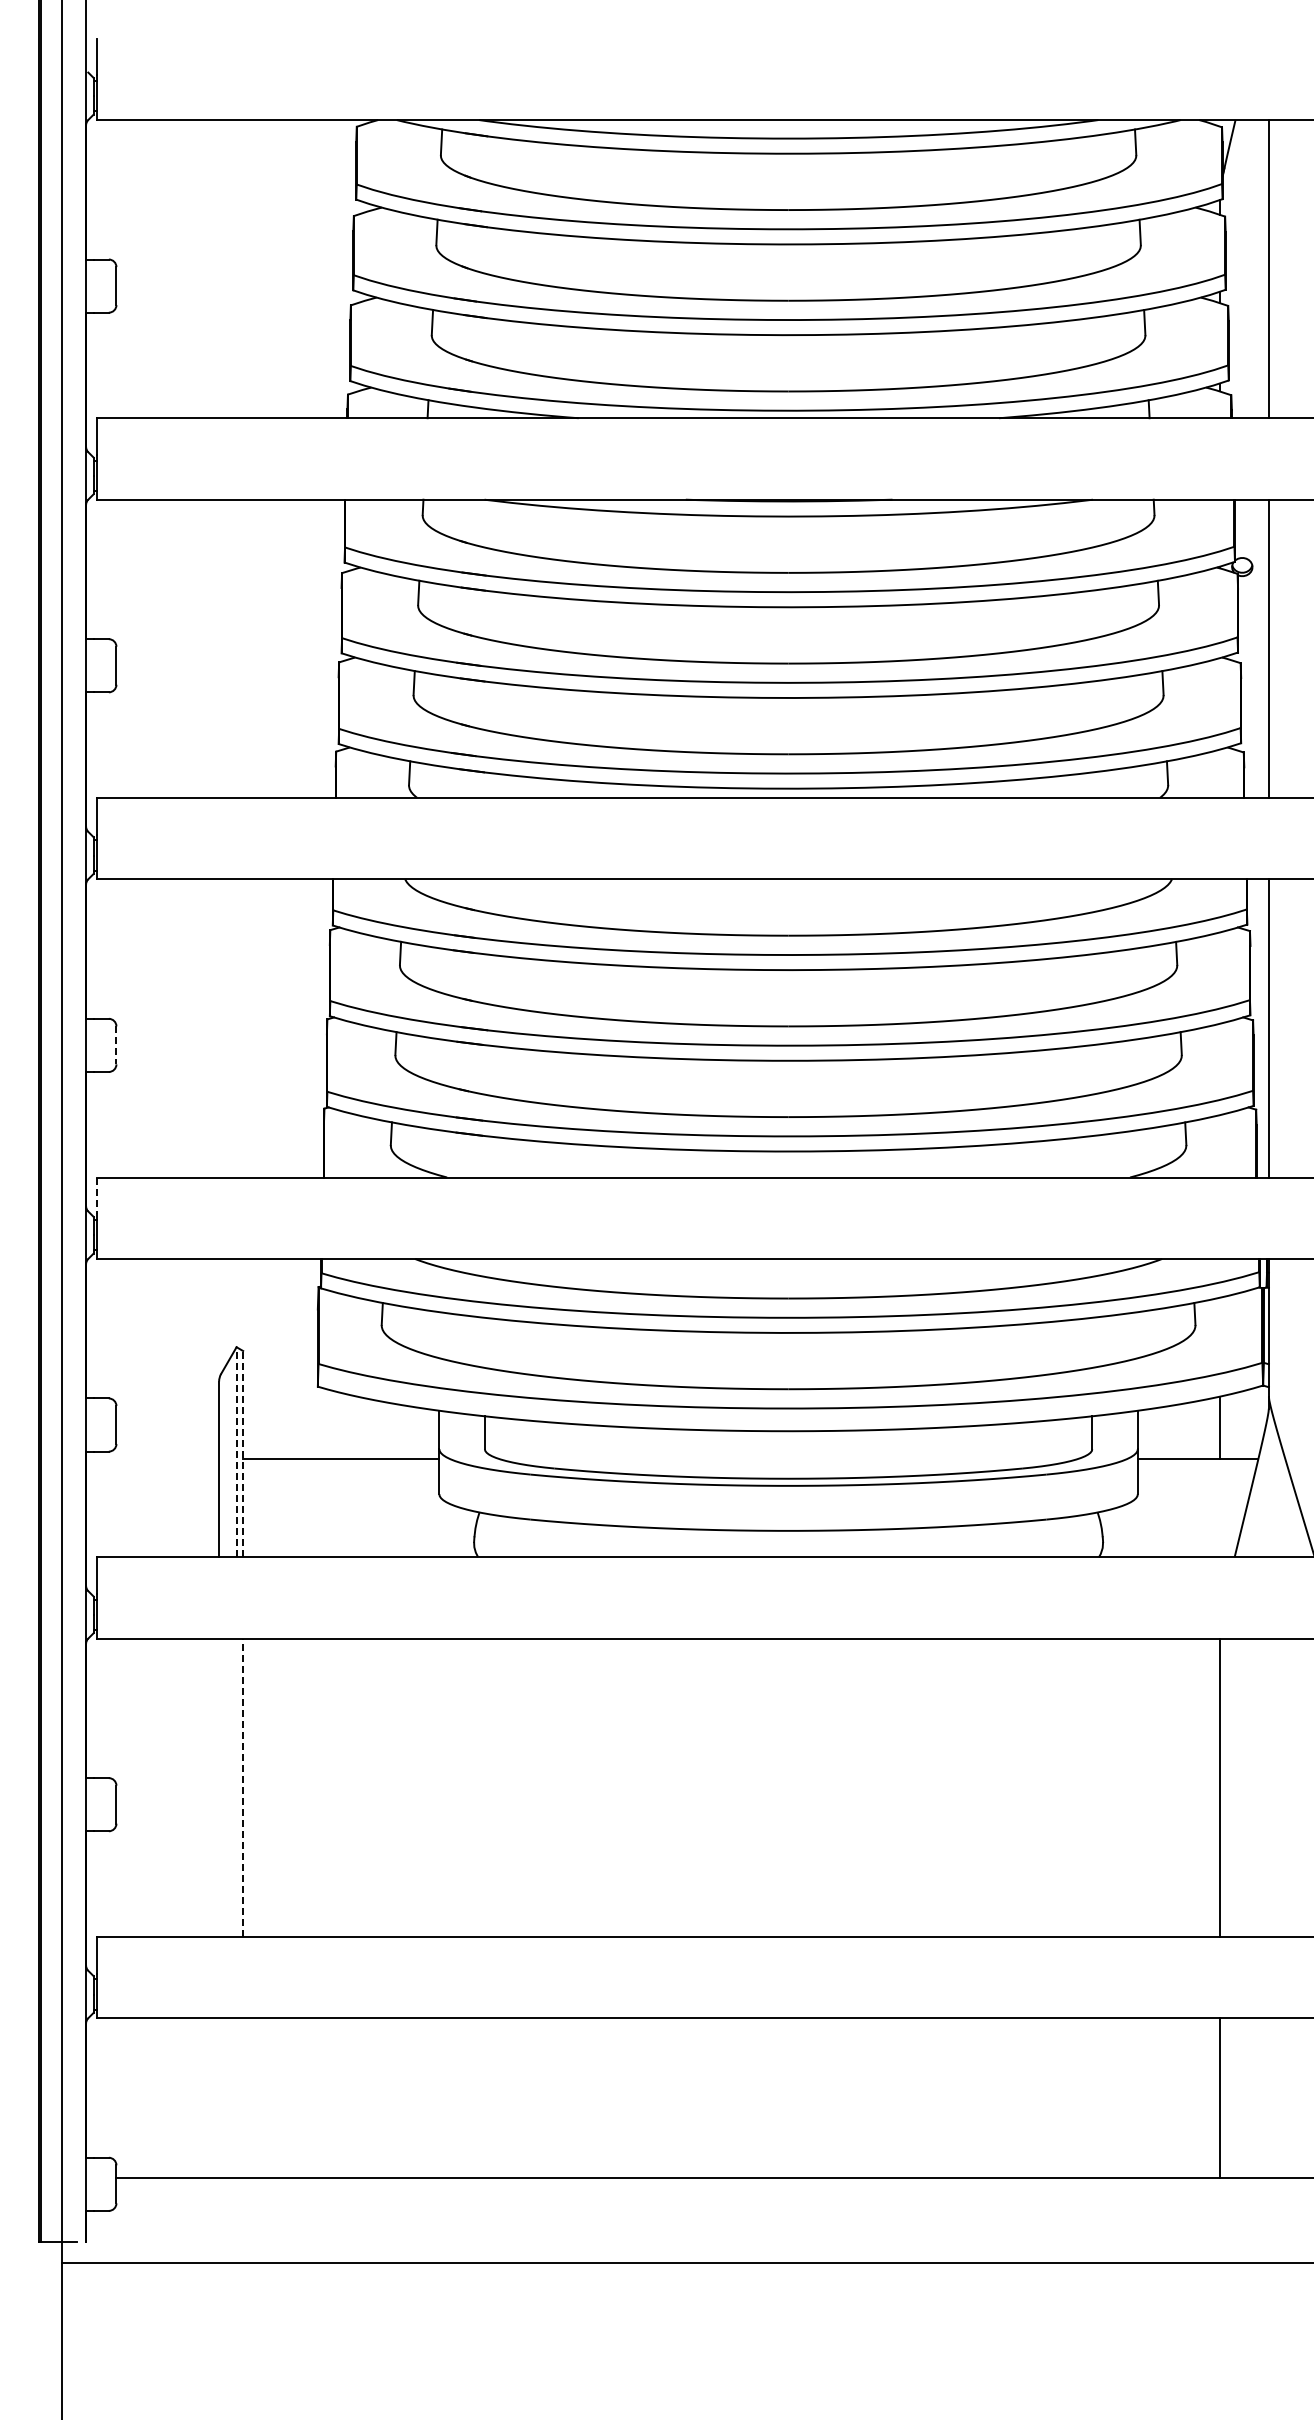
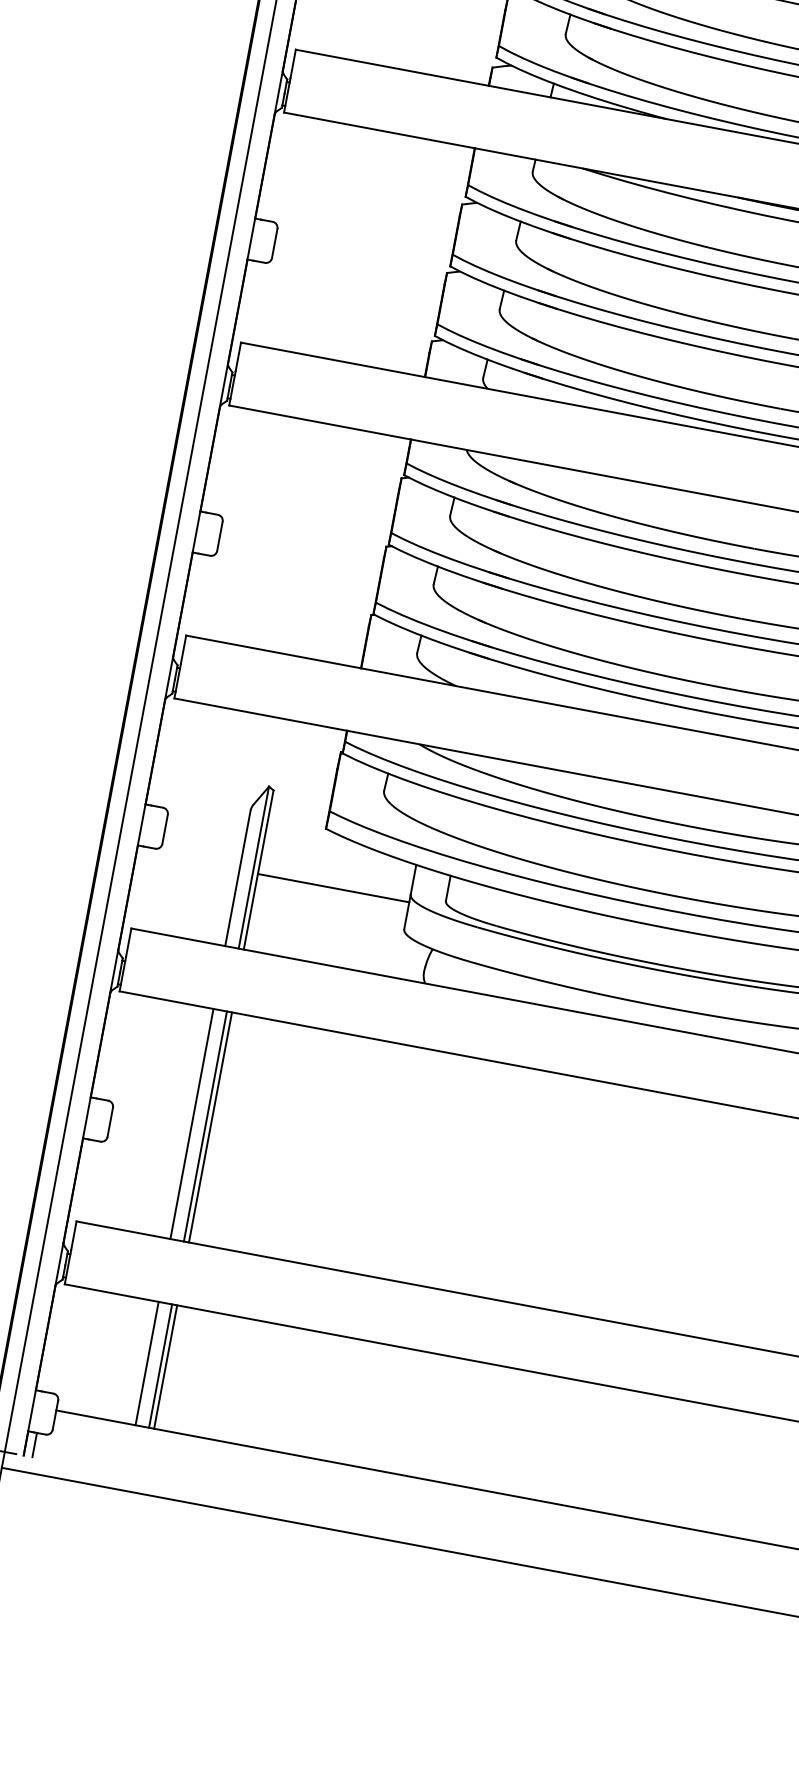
line: (116, 1045) -> (219, 536), dashed -> solid
line: (97, 1196) -> (183, 650), dashed -> solid
line: (236, 1452) -> (253, 867), dashed -> solid
line: (243, 1453) -> (259, 869), dashed -> solid
line: (219, 1787) -> (192, 1123), added
line: (236, 1787) -> (205, 1126), added
line: (243, 1787) -> (210, 1127), dashed -> solid
line: (219, 2098) -> (147, 1363), added
line: (236, 2098) -> (160, 1366), added
line: (243, 2098) -> (165, 1367), added
line: (97, 2226) -> (34, 1444), added

